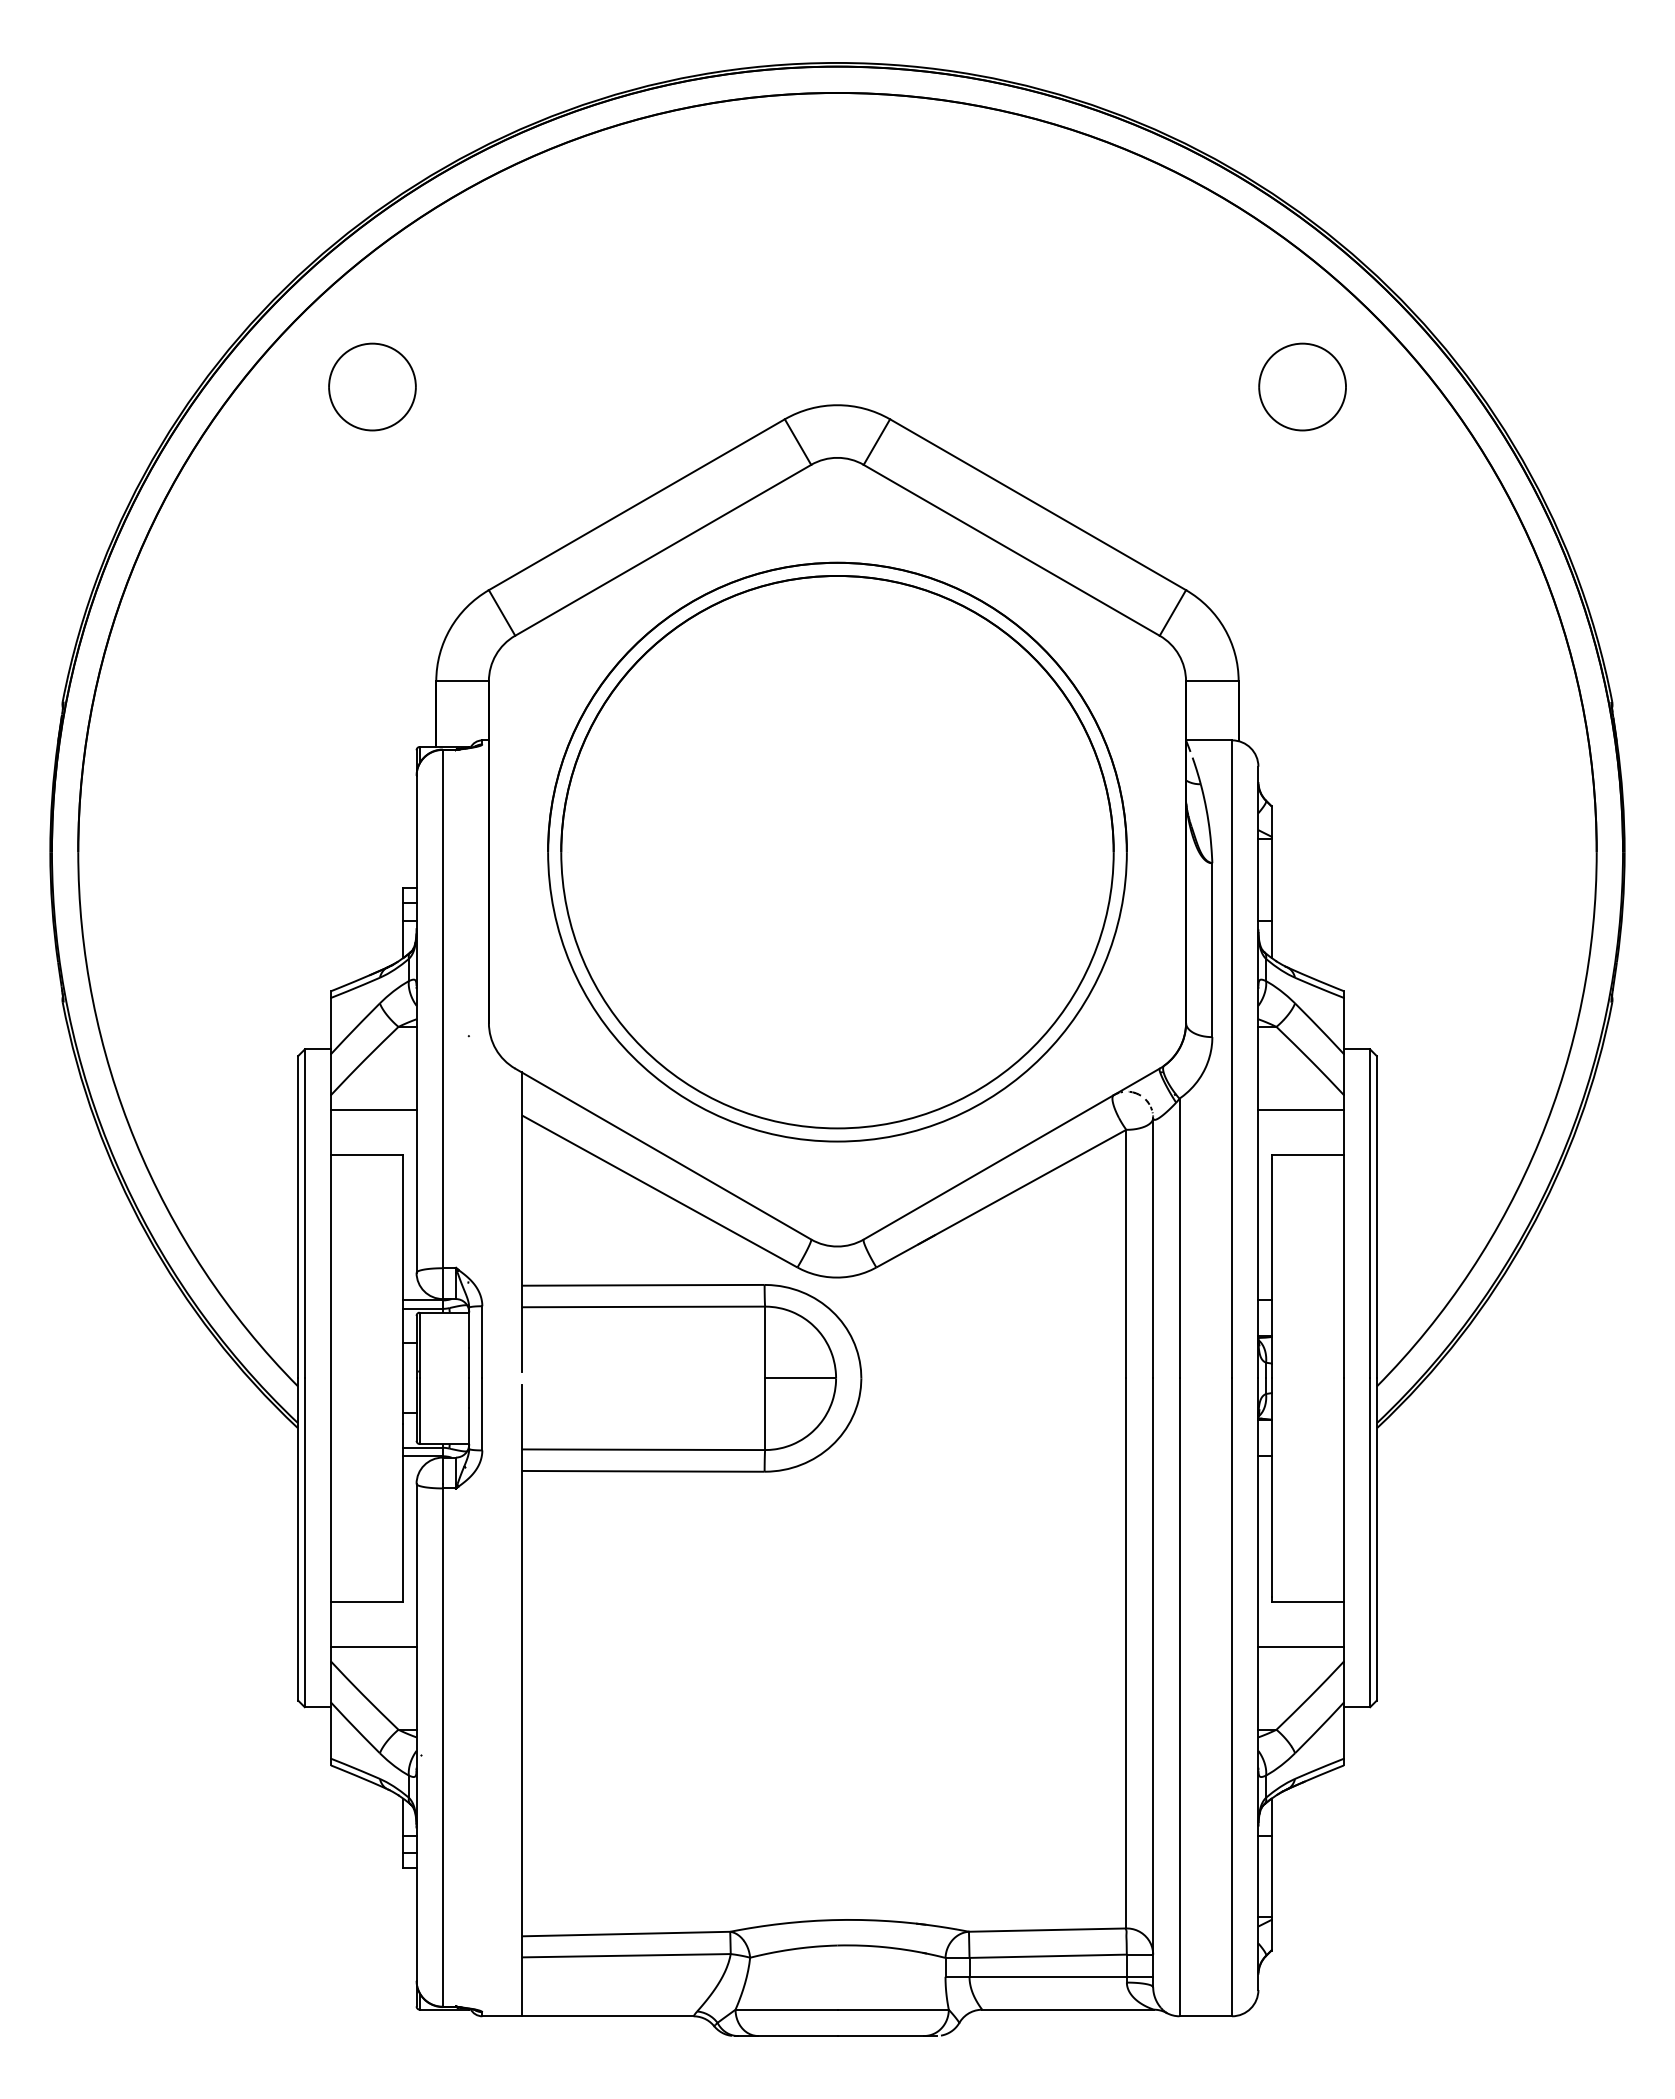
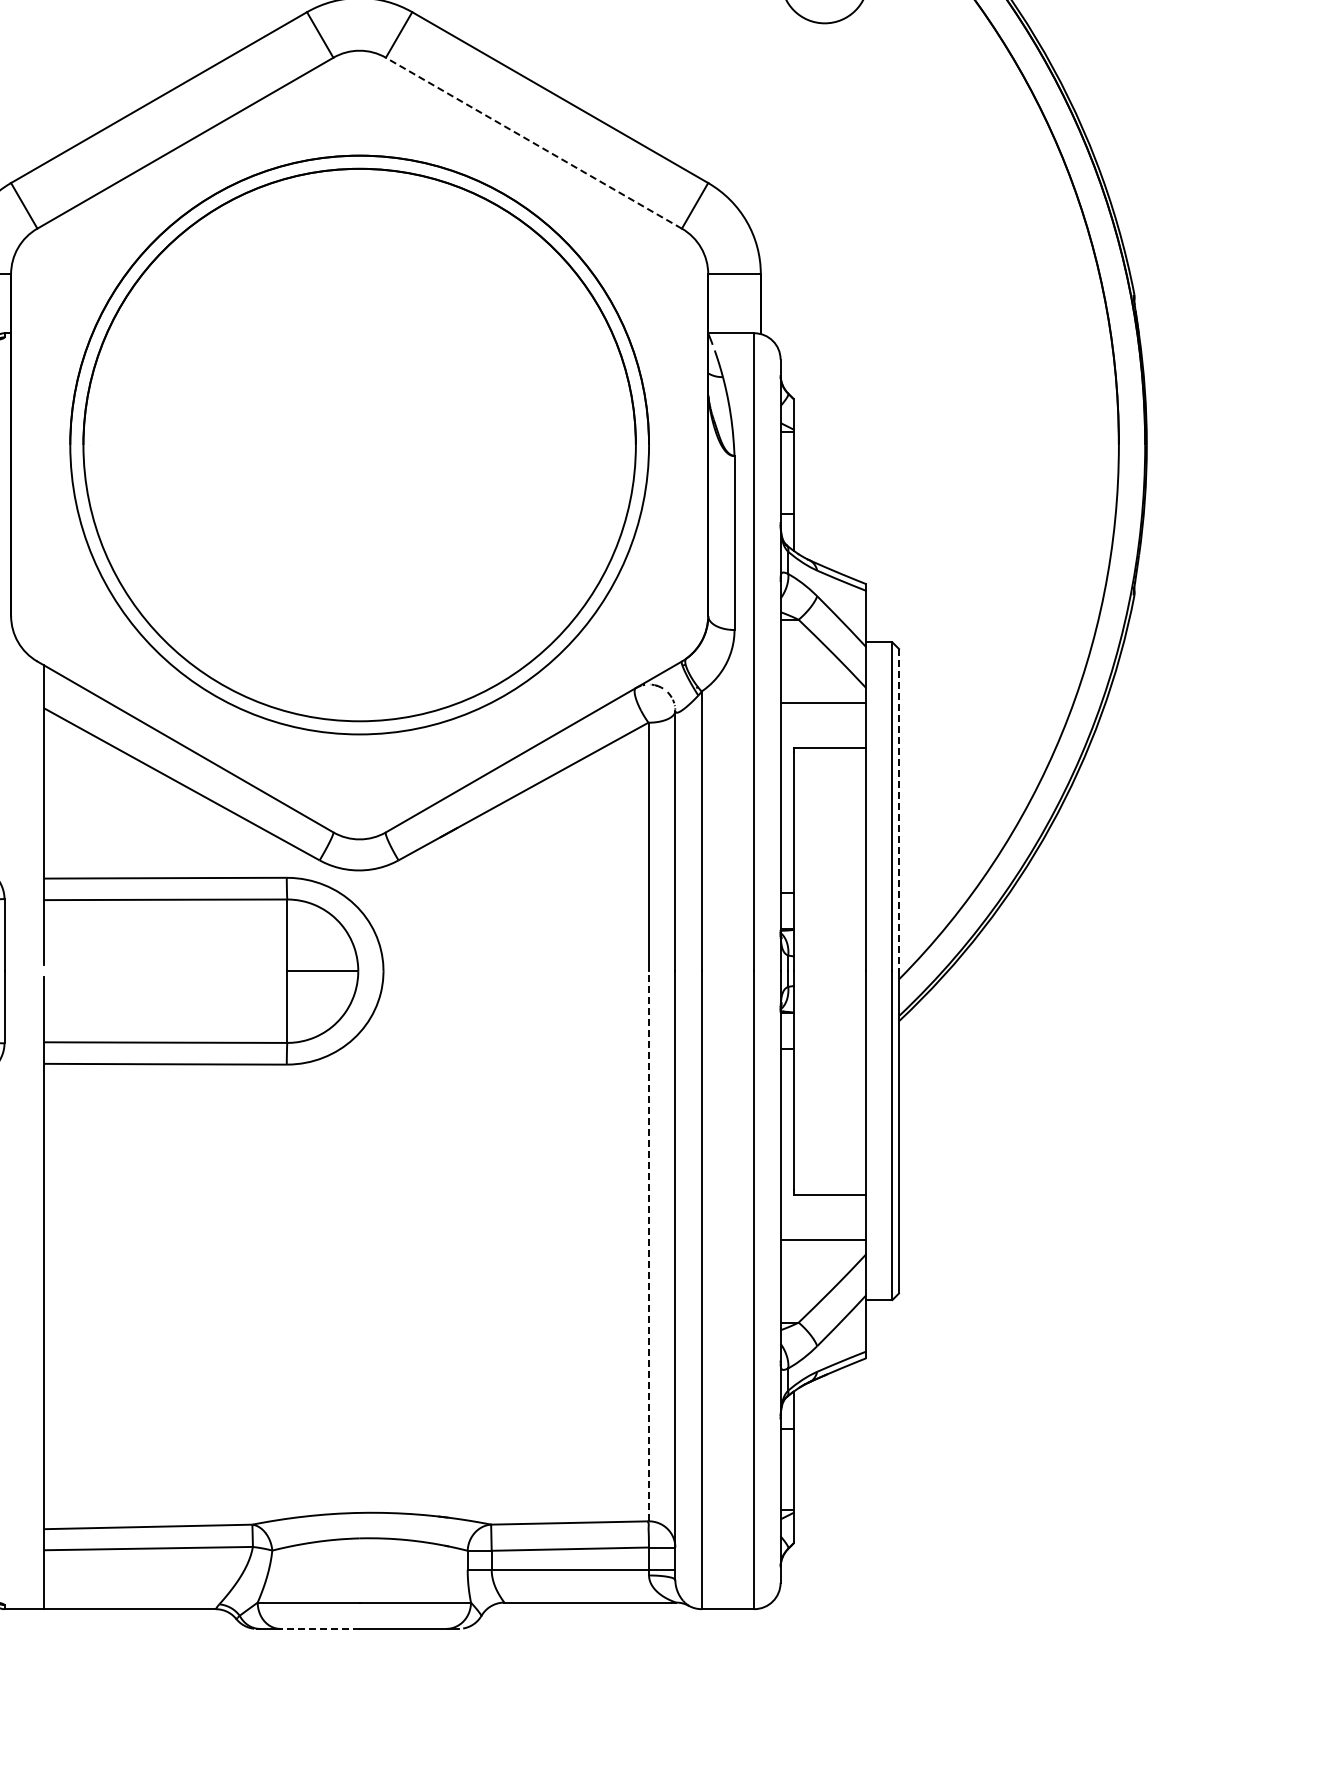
line: (1011, 550) -> (533, 143), solid -> dashed
line: (1376, 1217) -> (898, 810), solid -> dashed
line: (1126, 1652) -> (648, 1245), solid -> dashed
line: (797, 2036) -> (319, 1629), solid -> dashed

